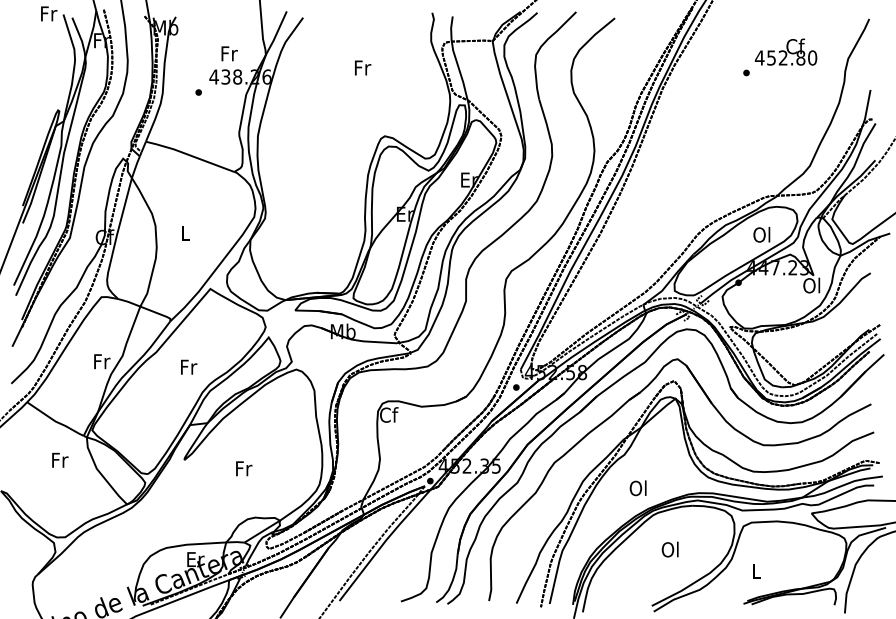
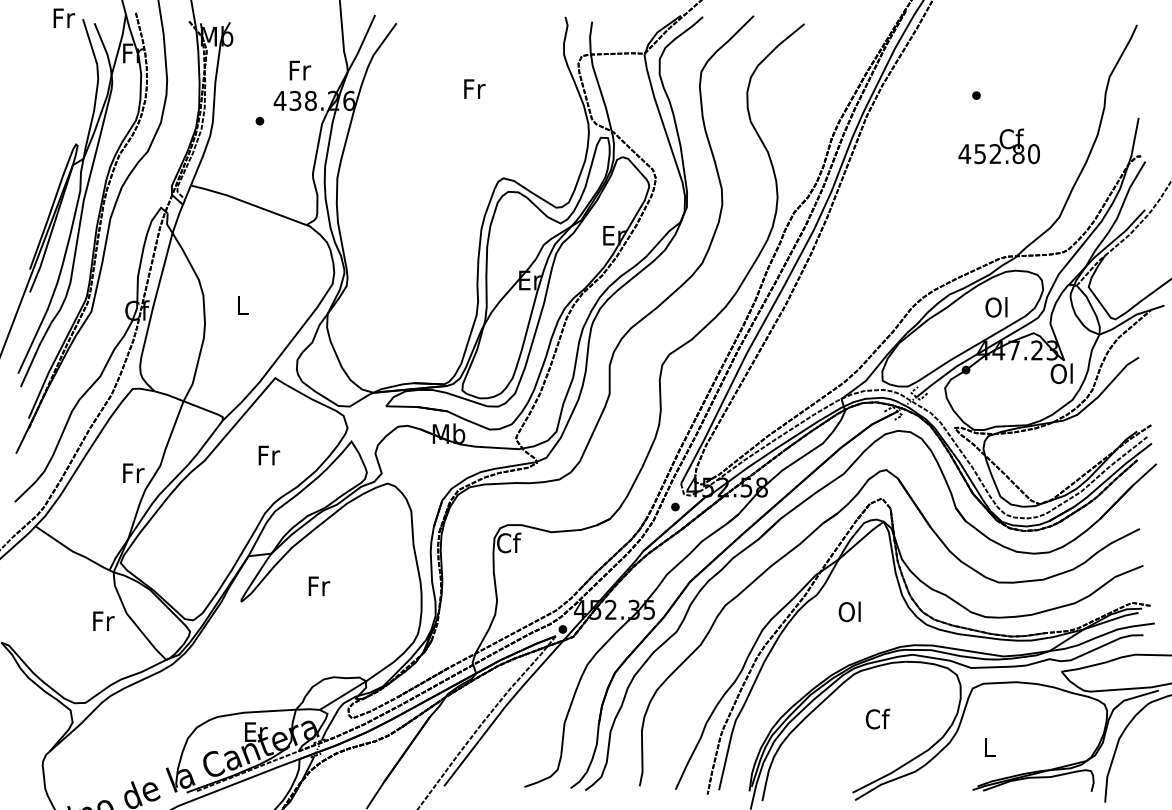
text: (785, 52) -> (998, 146), moved
text: (189, 367) -> (269, 455), moved
text: (60, 459) -> (103, 620), moved
text: (244, 468) -> (319, 585), moved
text: (637, 488) -> (849, 611), moved
text: (670, 549) -> (877, 718), Ol -> Cf

